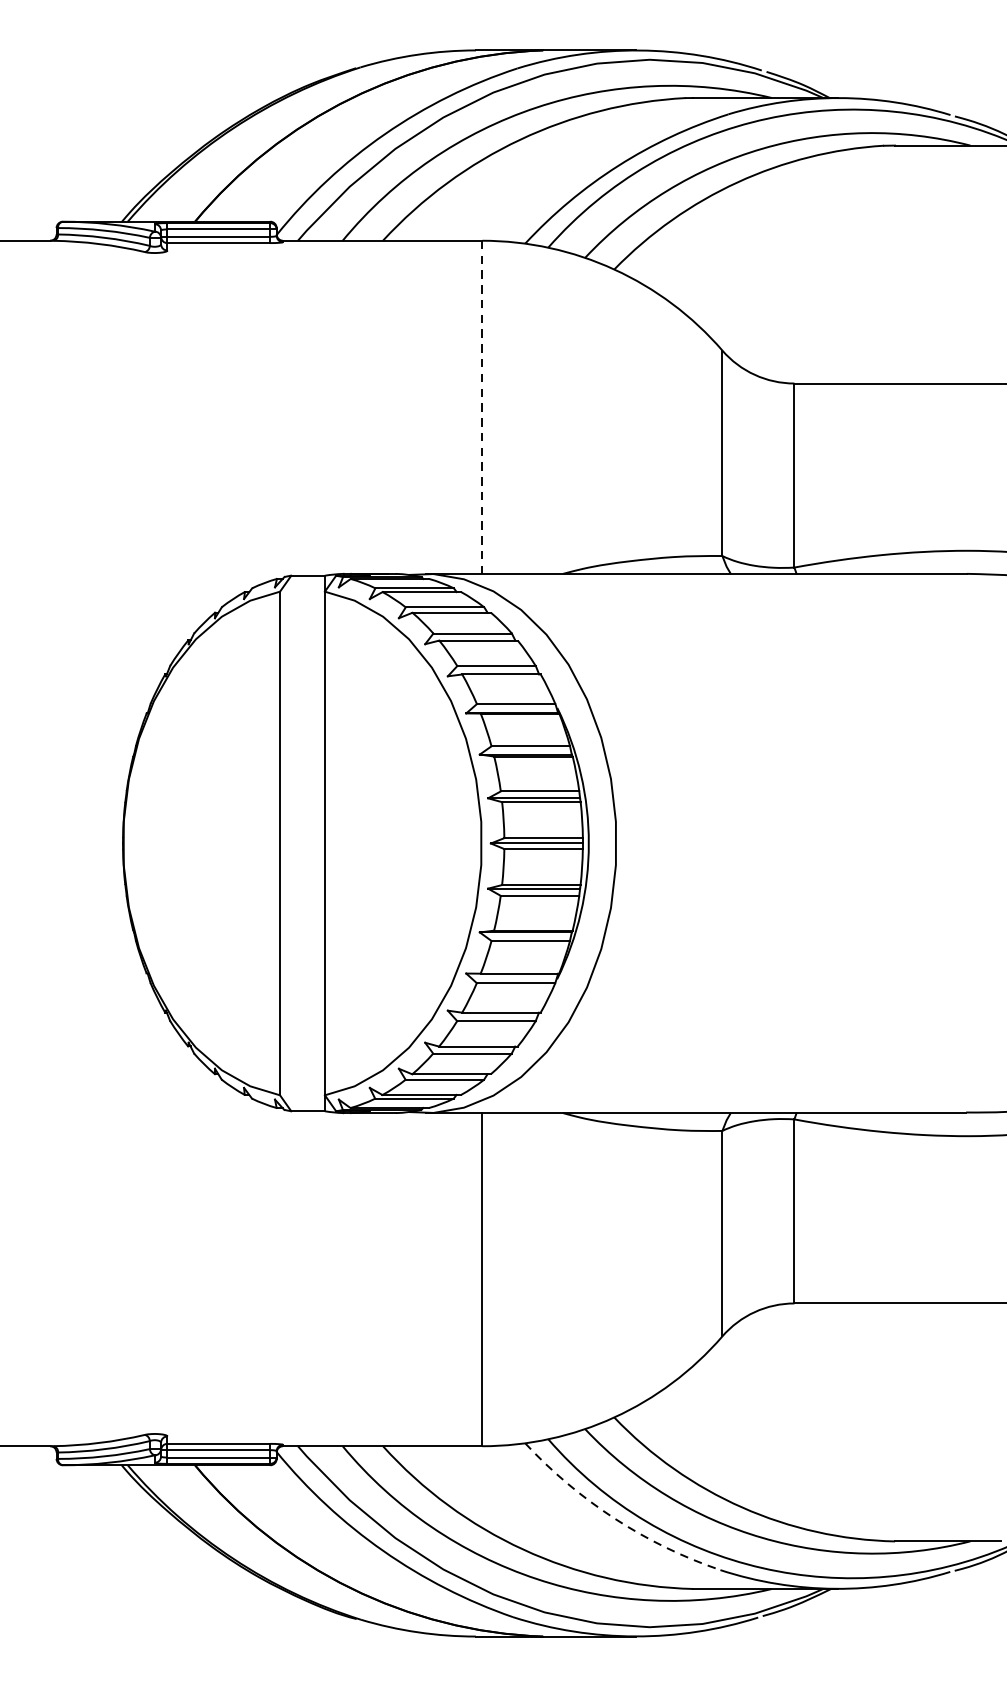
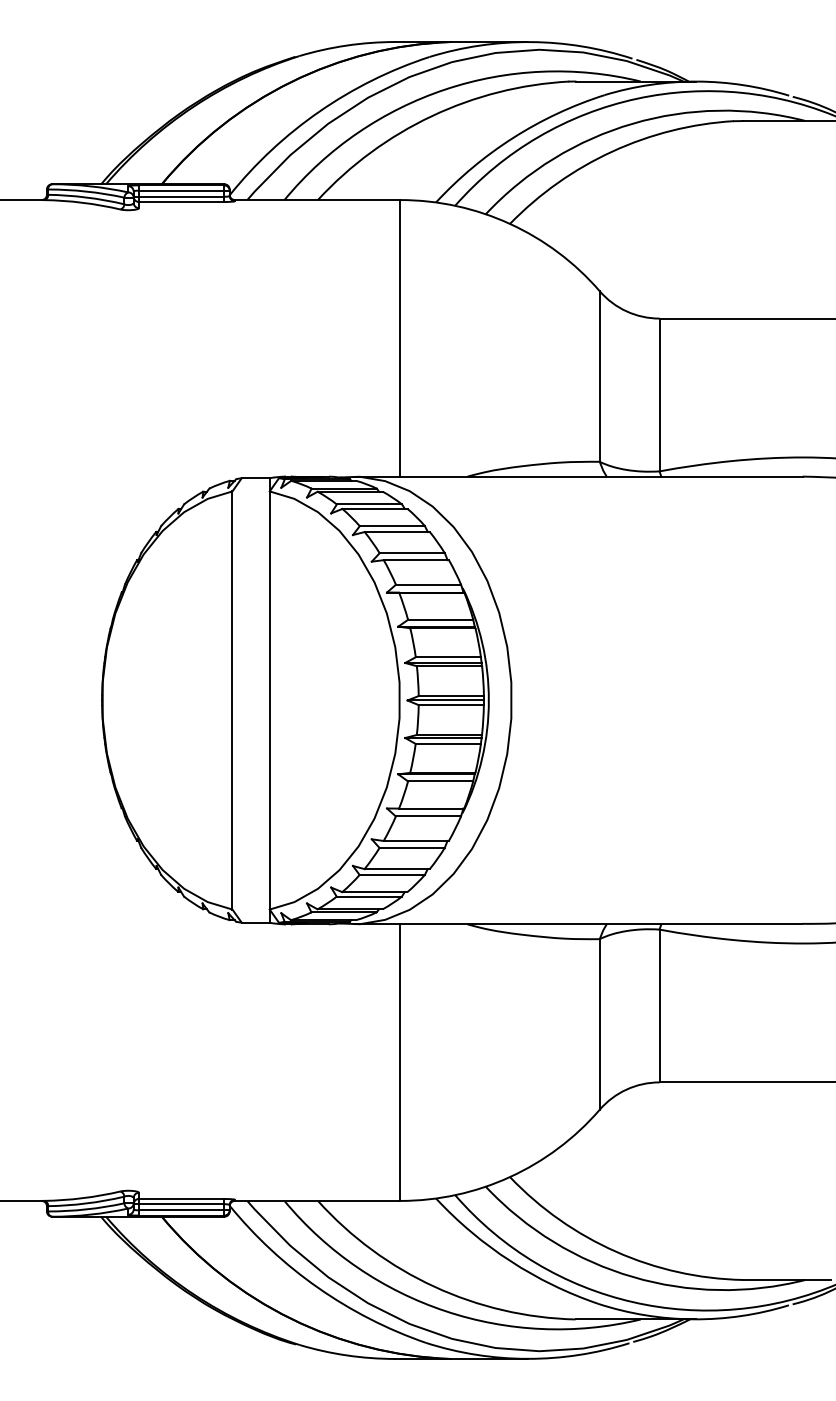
line: (482, 407) -> (400, 338), dashed -> solid
arc: (614, 1519) -> (510, 1261), dashed -> solid

